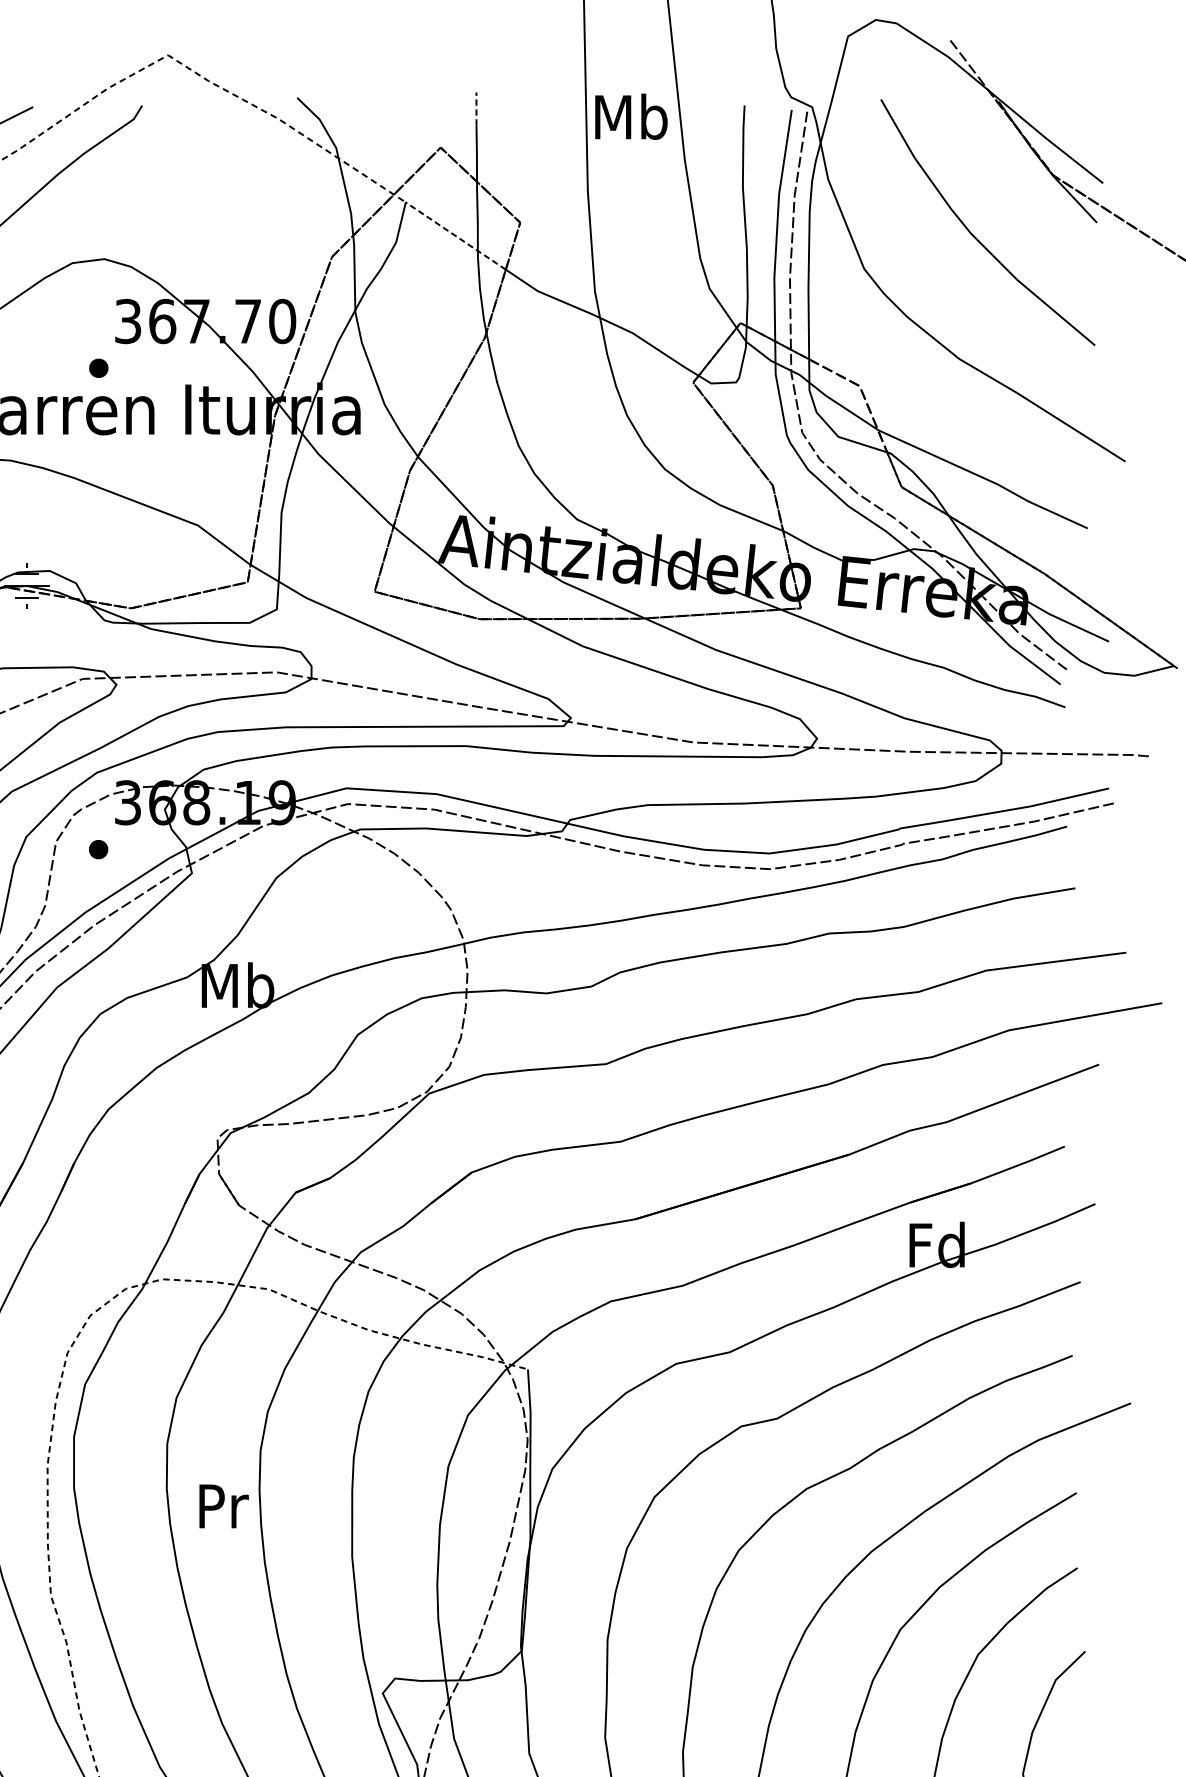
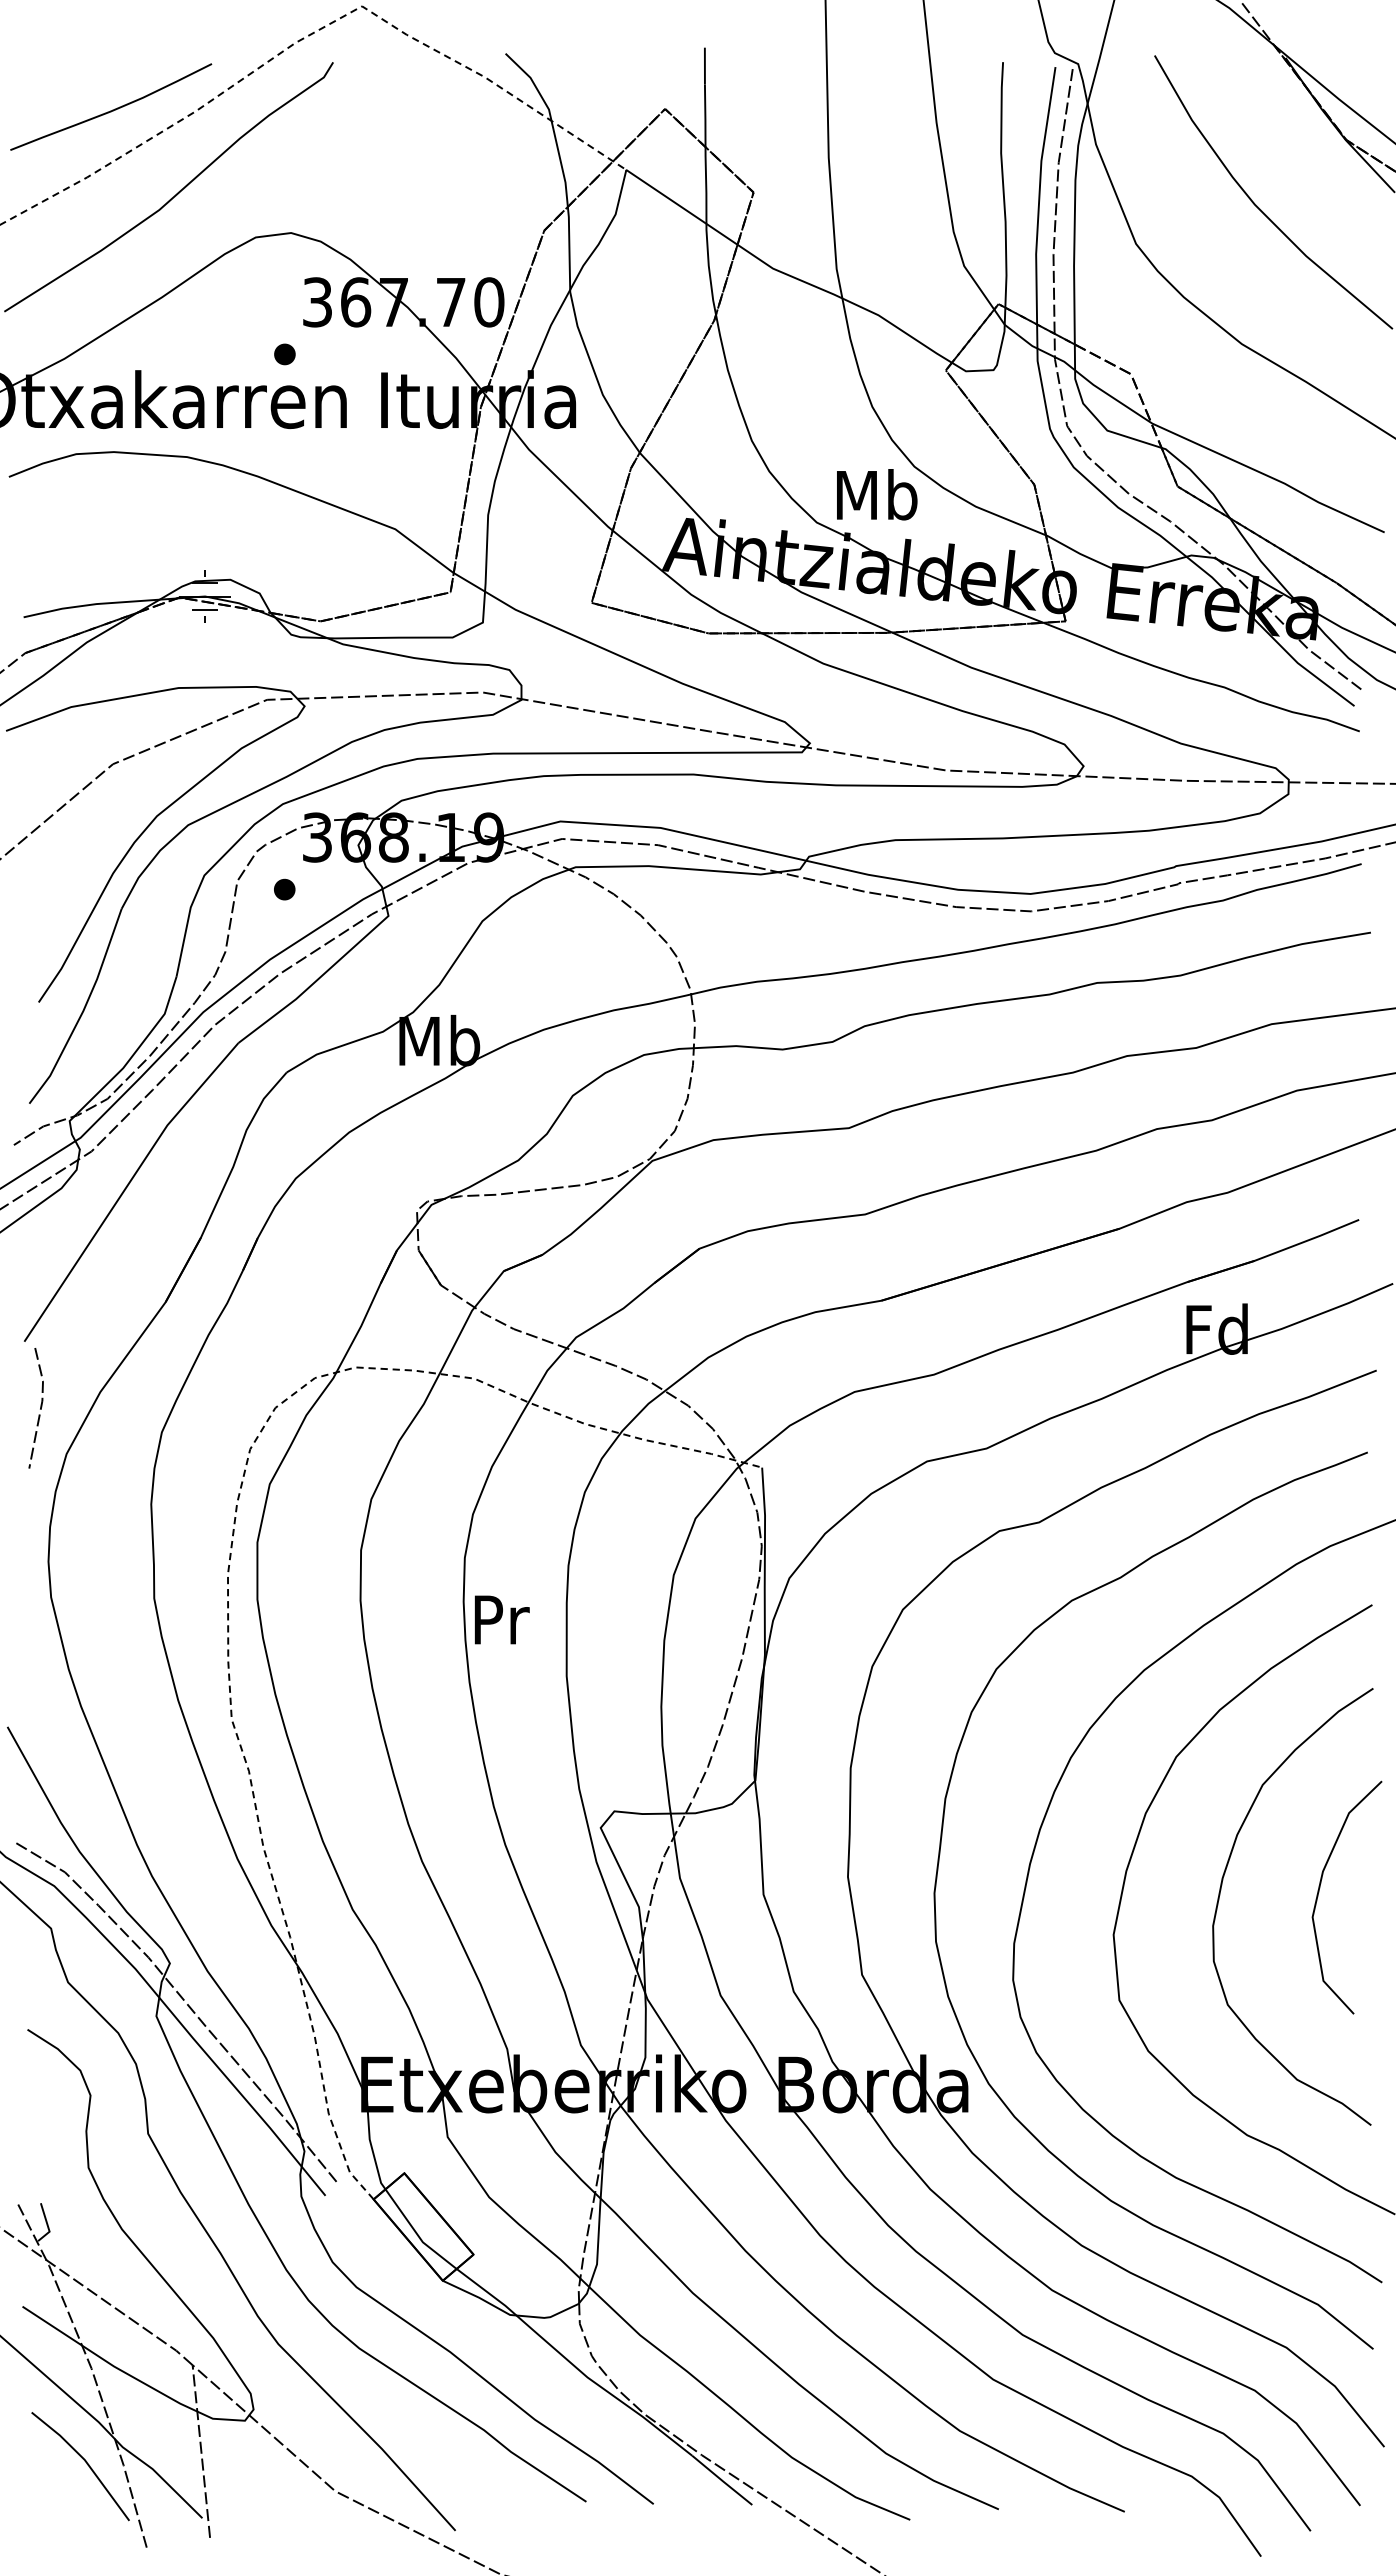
line: (476, 108) -> (704, 65), dashed -> solid
text: (631, 116) -> (877, 494), moved
line: (455, 236) -> (681, 207), dashed -> solid
text: (223, 1505) -> (501, 1619), moved

